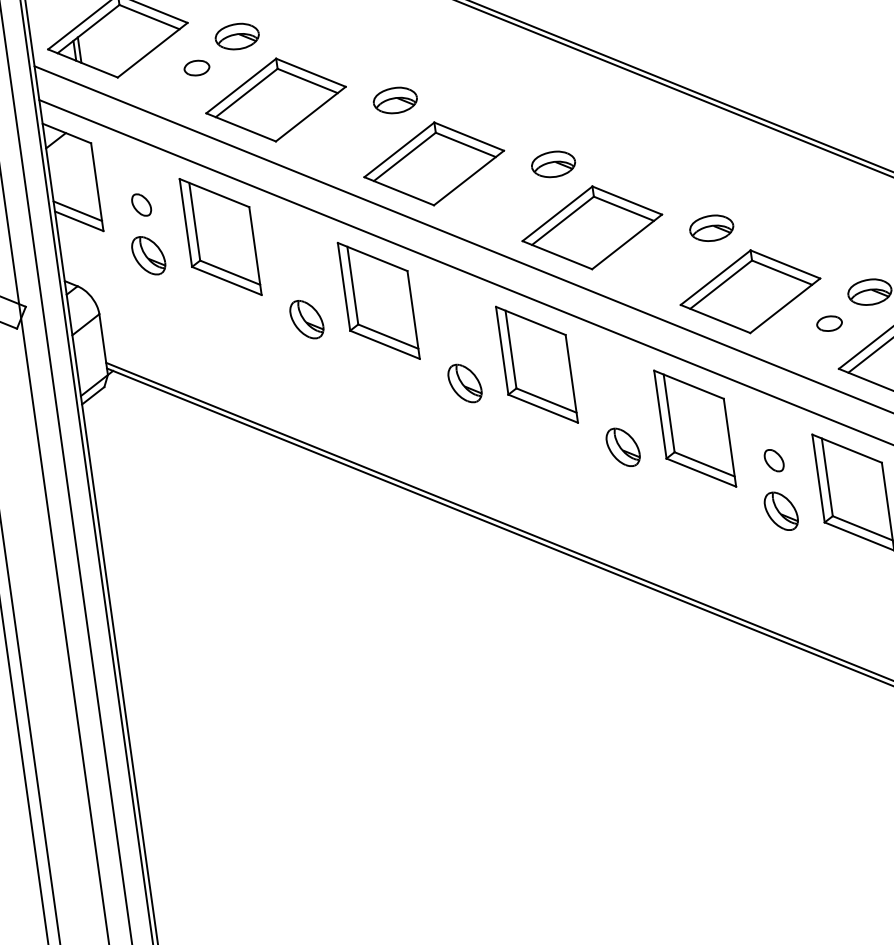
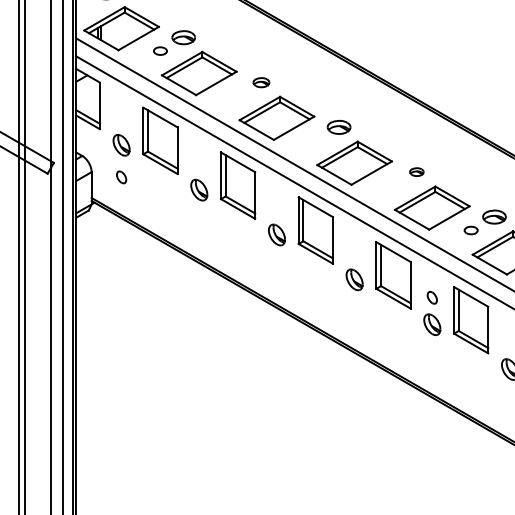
part: (395, 100) -> (261, 82), size x0.7
part: (141, 205) -> (121, 177), moved
part: (710, 227) -> (416, 171), size x0.6

